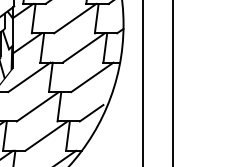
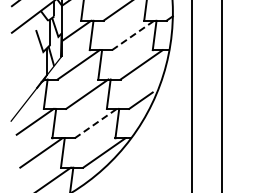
line: (84, 48) -> (133, 35), solid -> dashed
line: (46, 136) -> (95, 123), solid -> dashed

